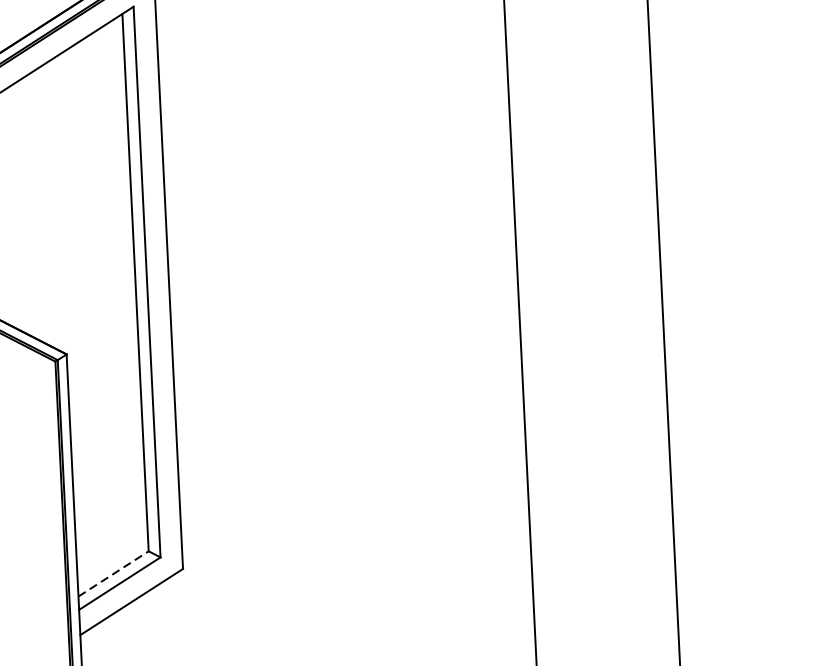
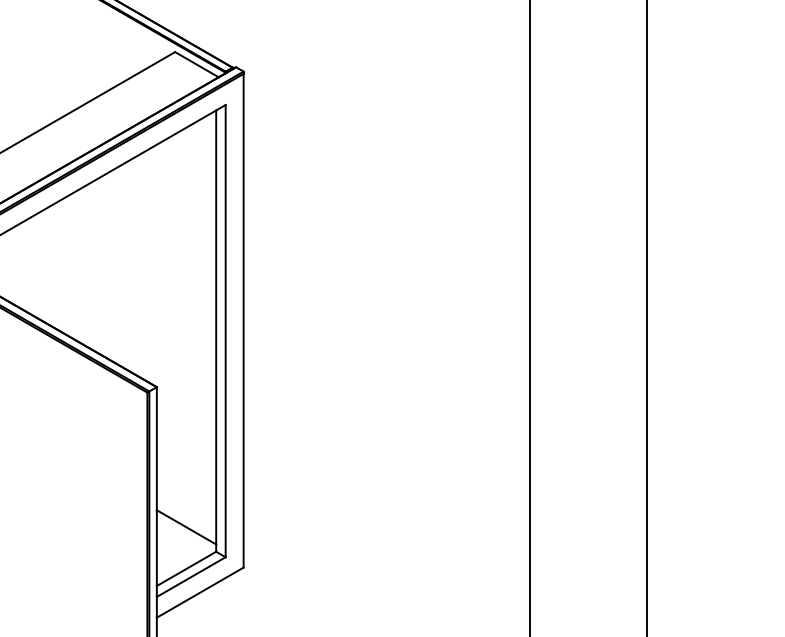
line: (111, 523) -> (186, 527), added
line: (113, 573) -> (186, 568), dashed -> solid

